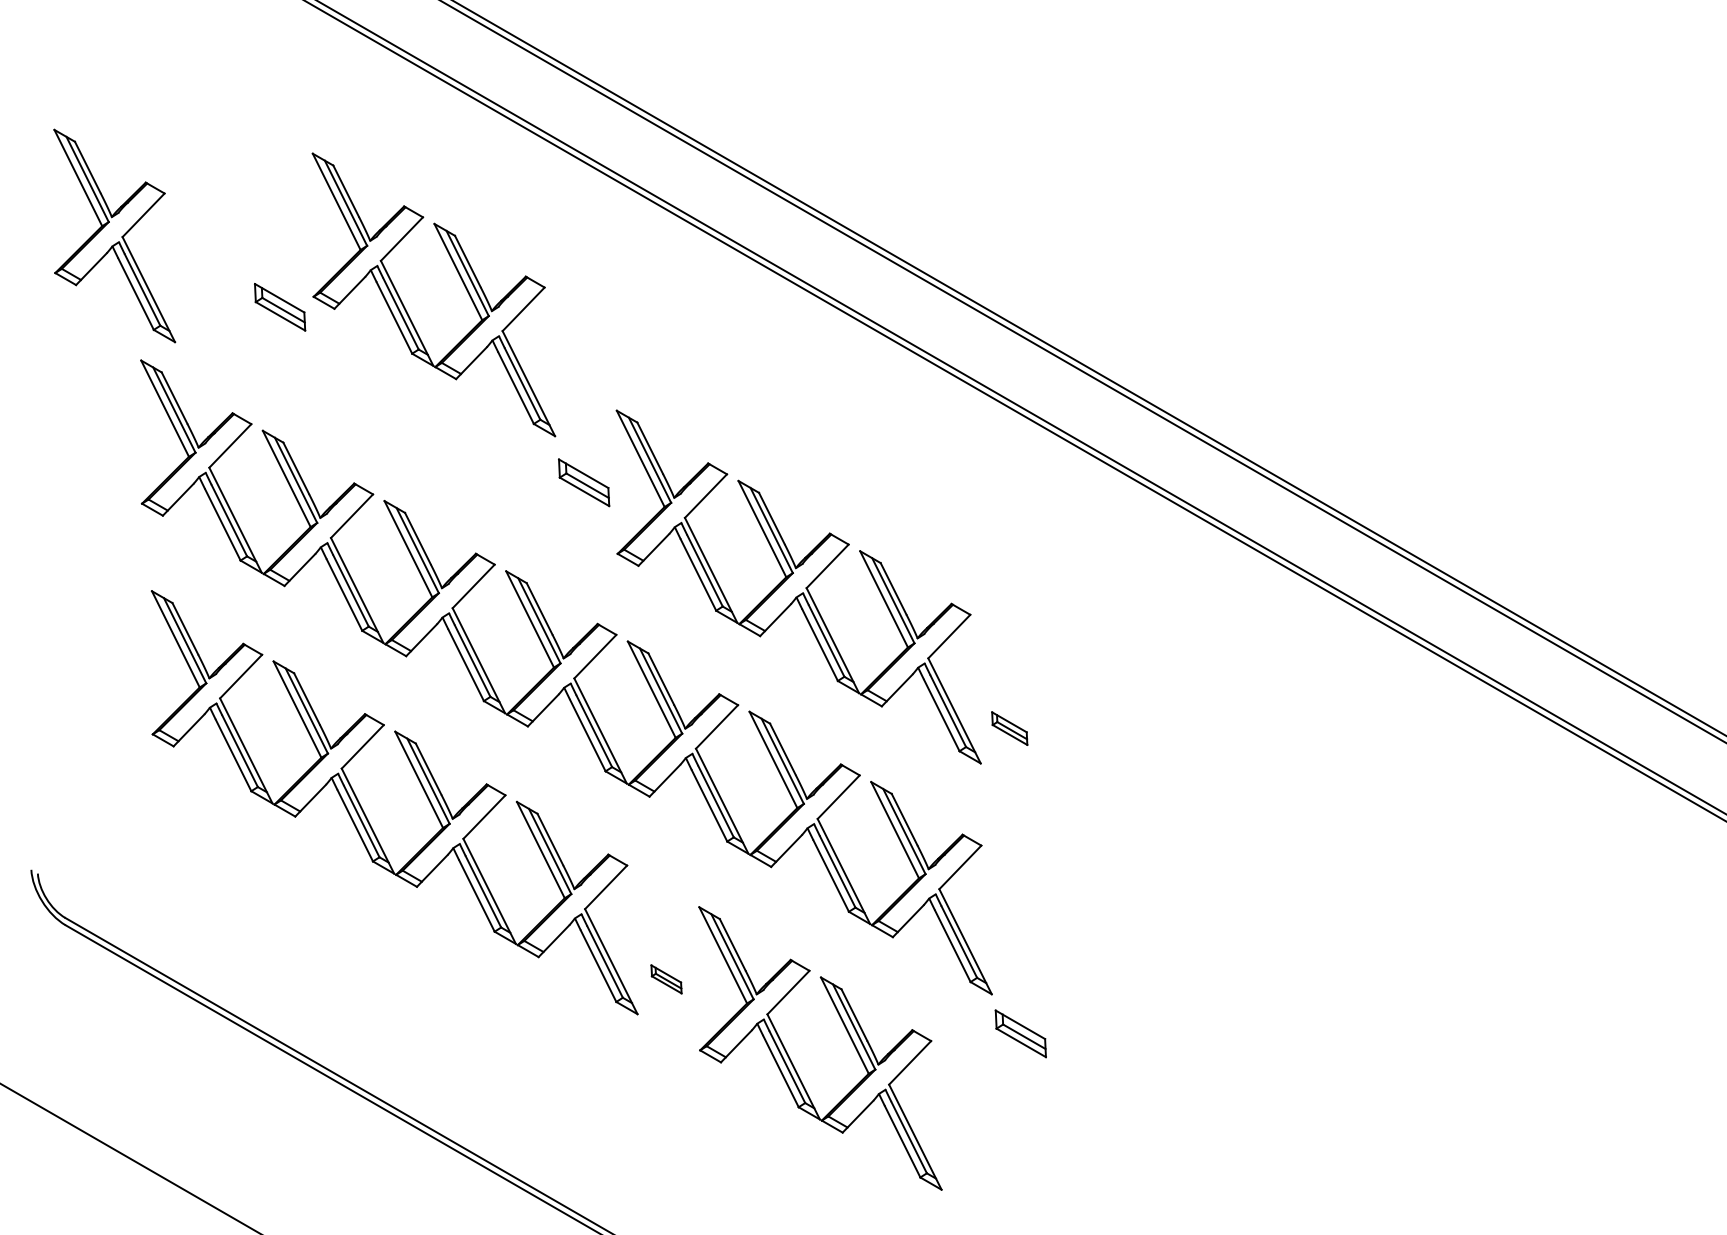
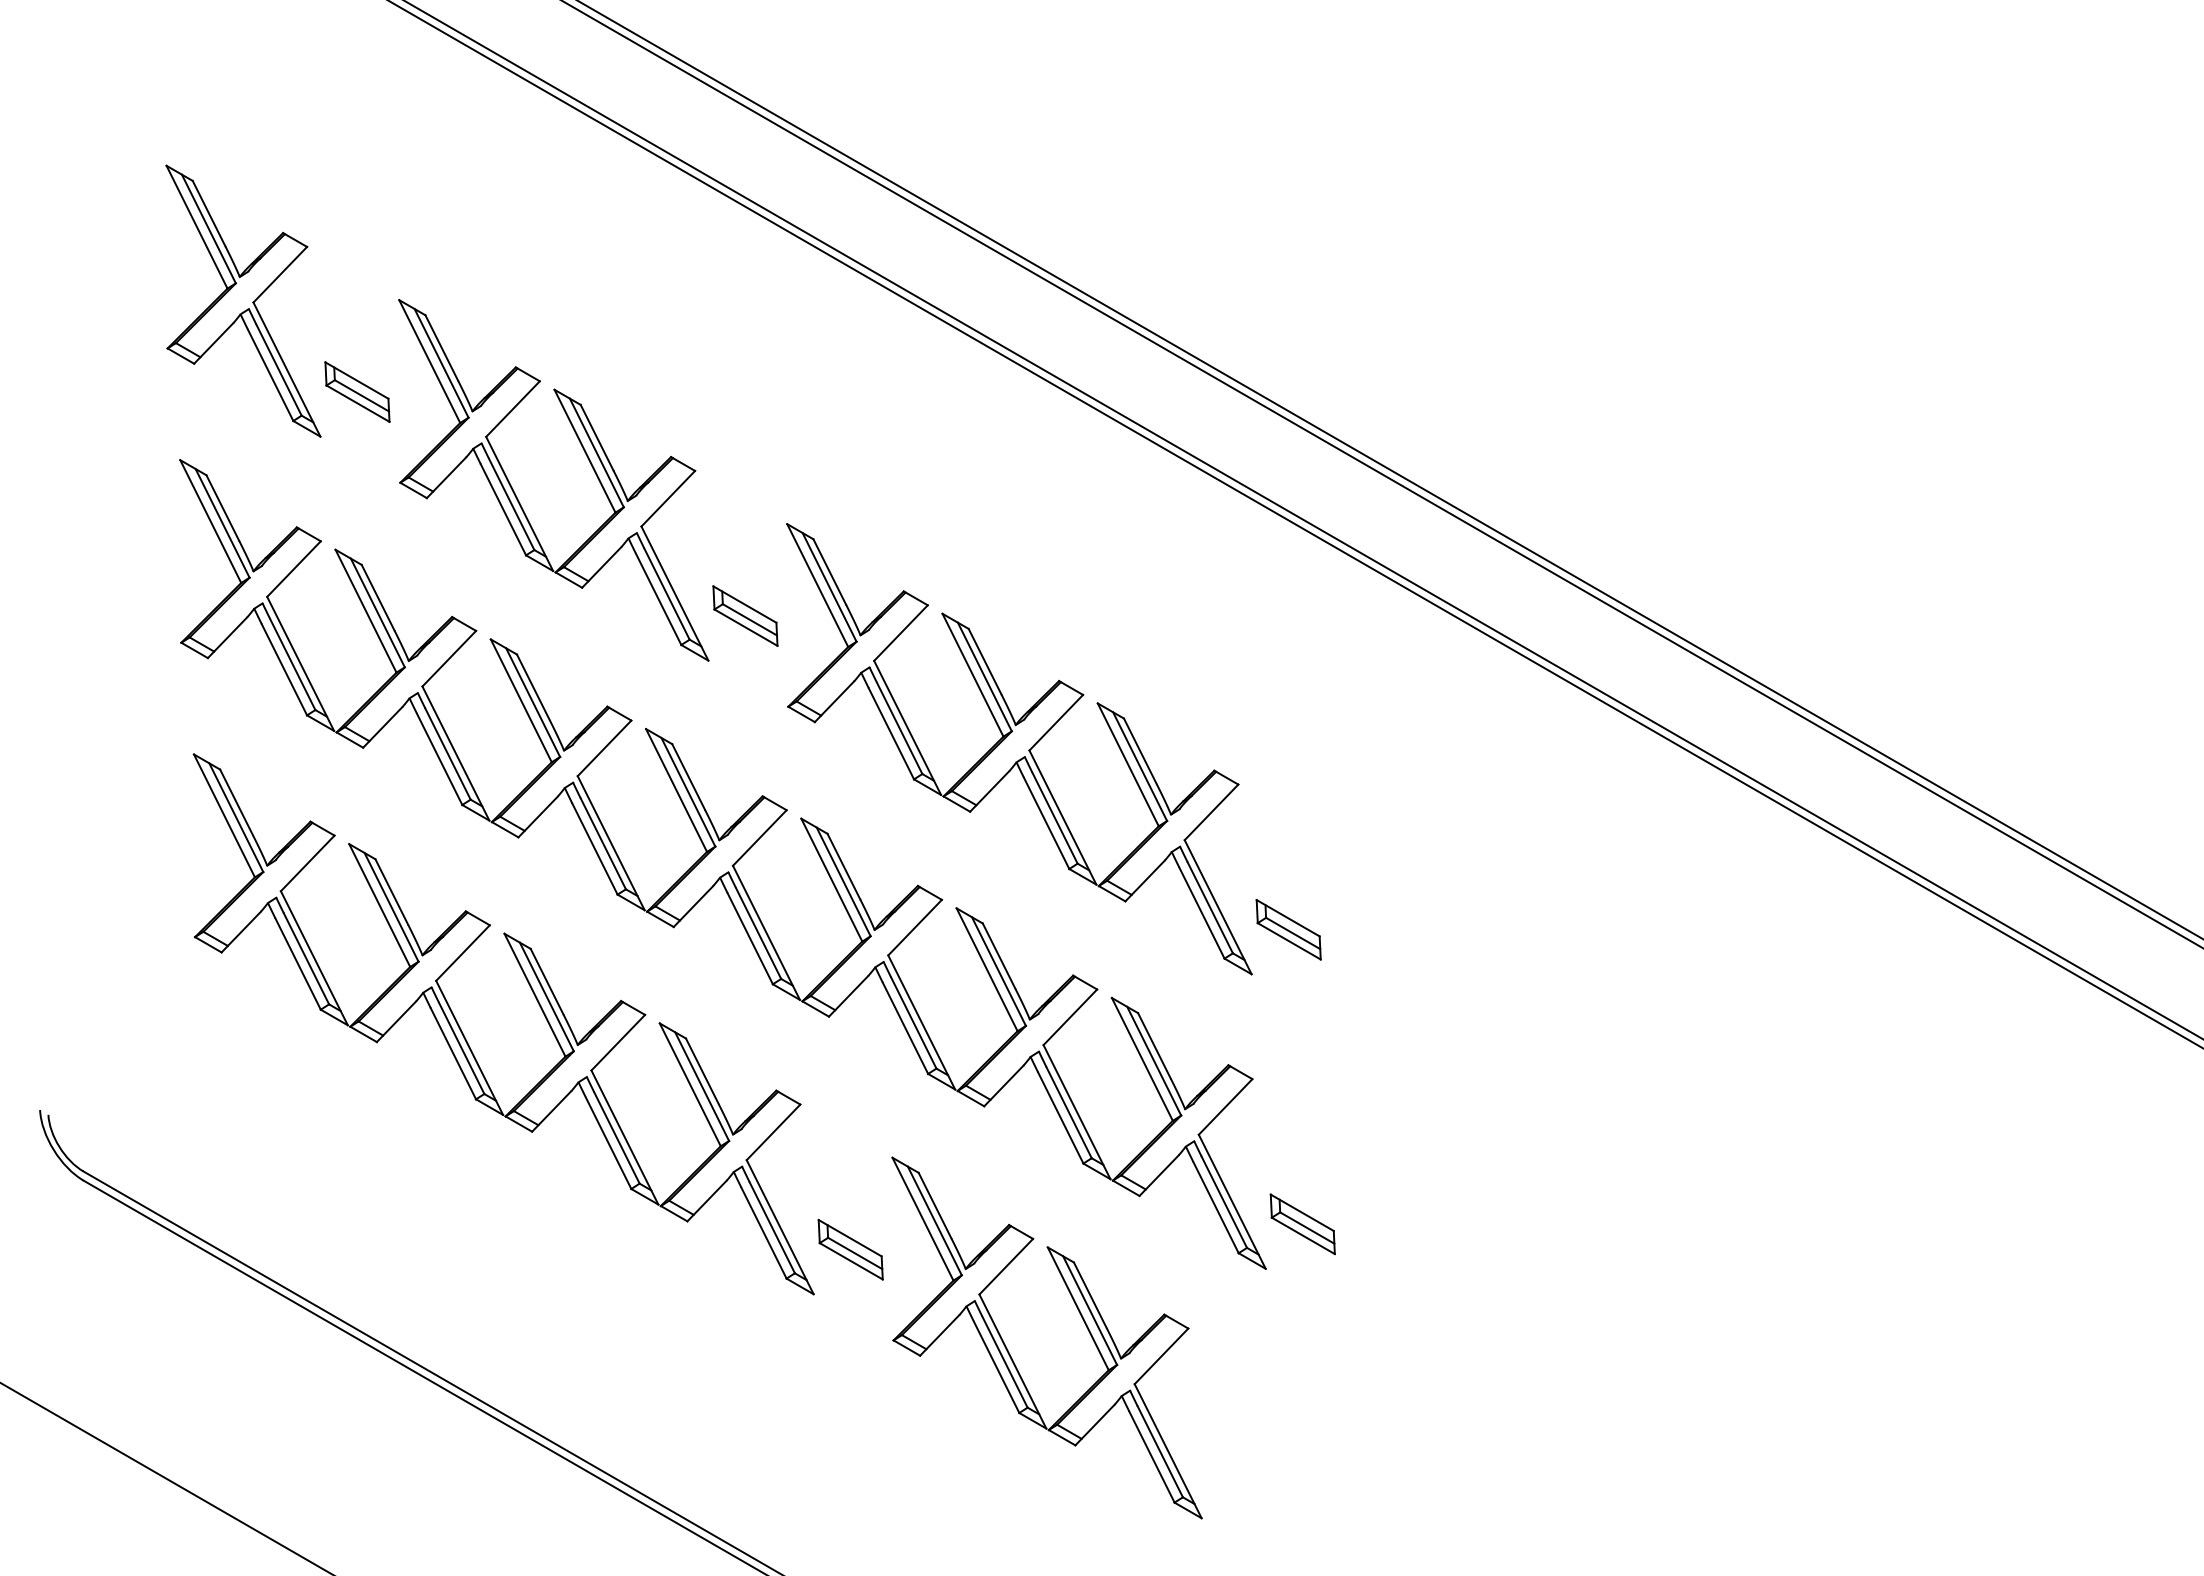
part: (114, 235) -> (243, 300), moved
part: (405, 308) -> (517, 497), moved
part: (1009, 728) -> (1288, 929), size x1.43
part: (666, 979) -> (850, 1249), size x1.67
part: (1020, 1033) -> (1302, 1223), moved

